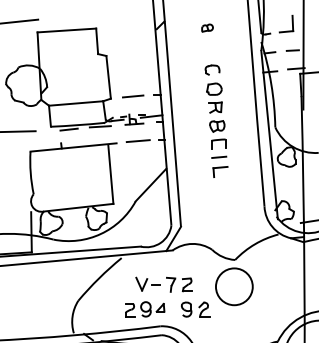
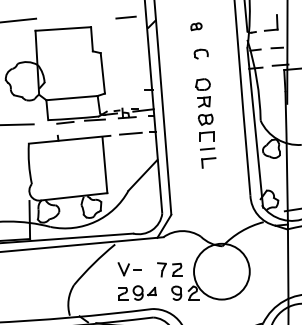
part: (212, 69) -> (201, 53), moved
line: (133, 96) -> (126, 17), moved
part: (147, 283) -> (129, 268), moved
circle: (233, 286) -> (221, 271), size x1.6

